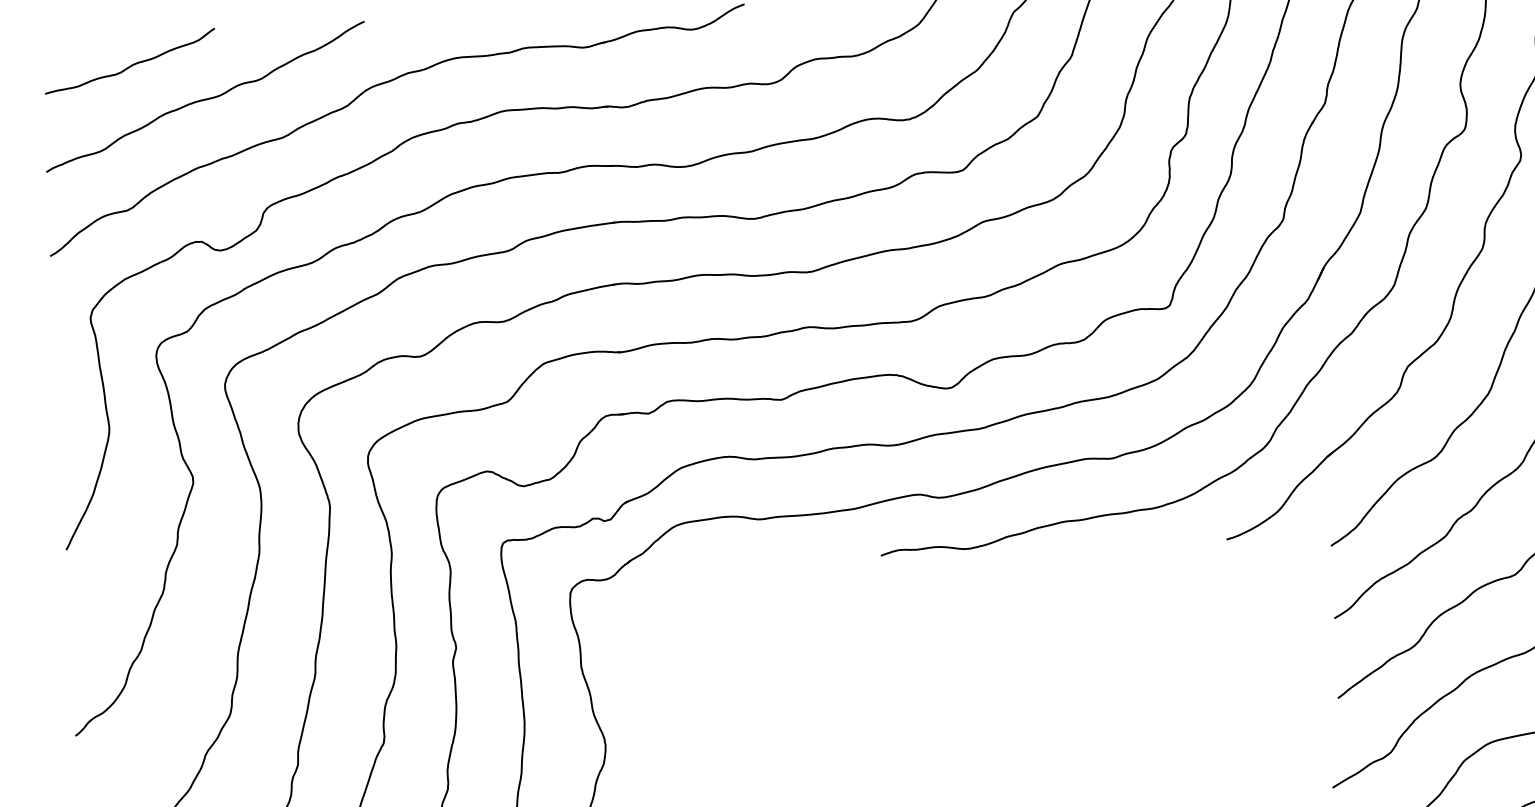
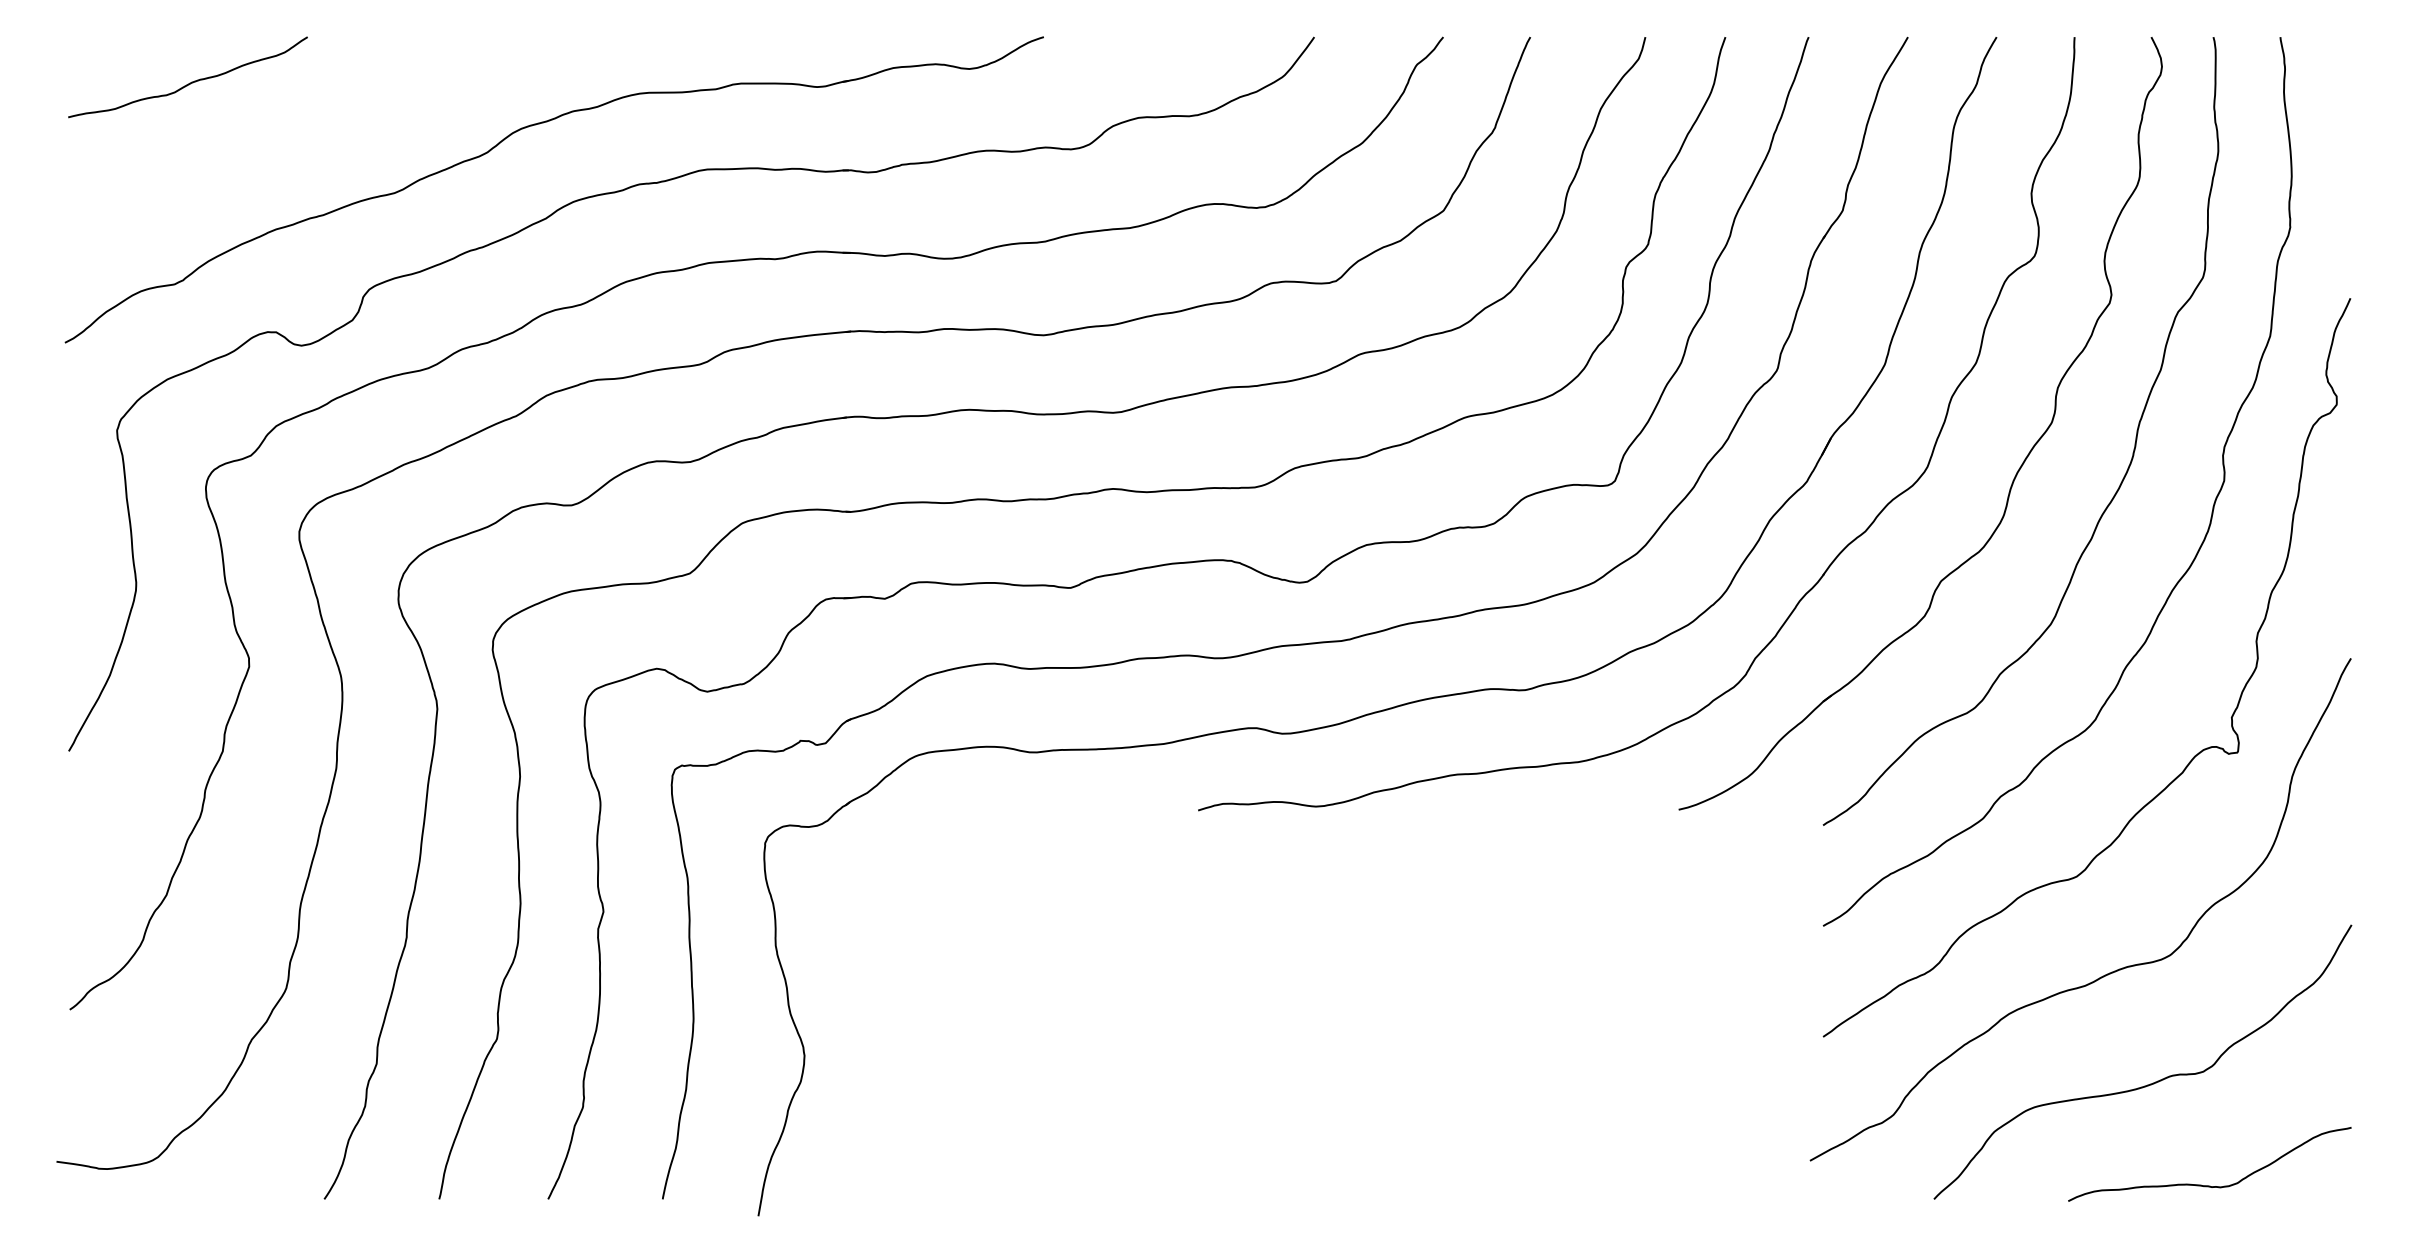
curve: (204, 99) -> (289, 134), removed

